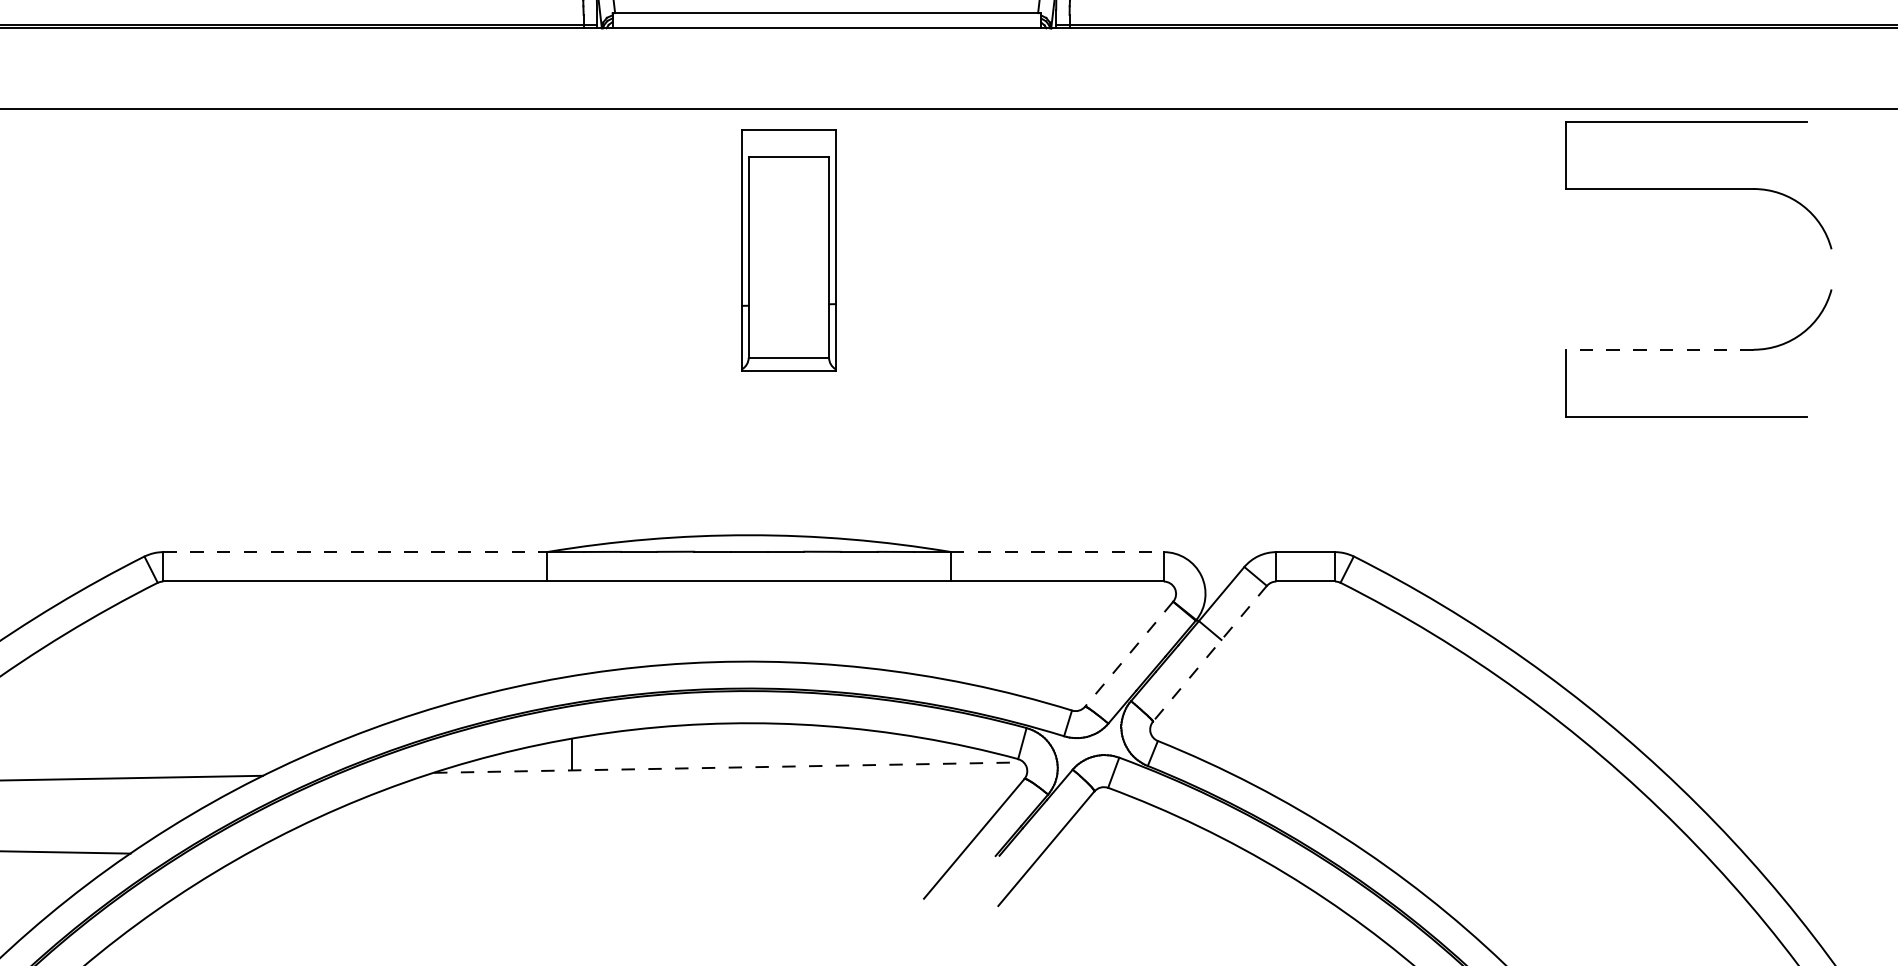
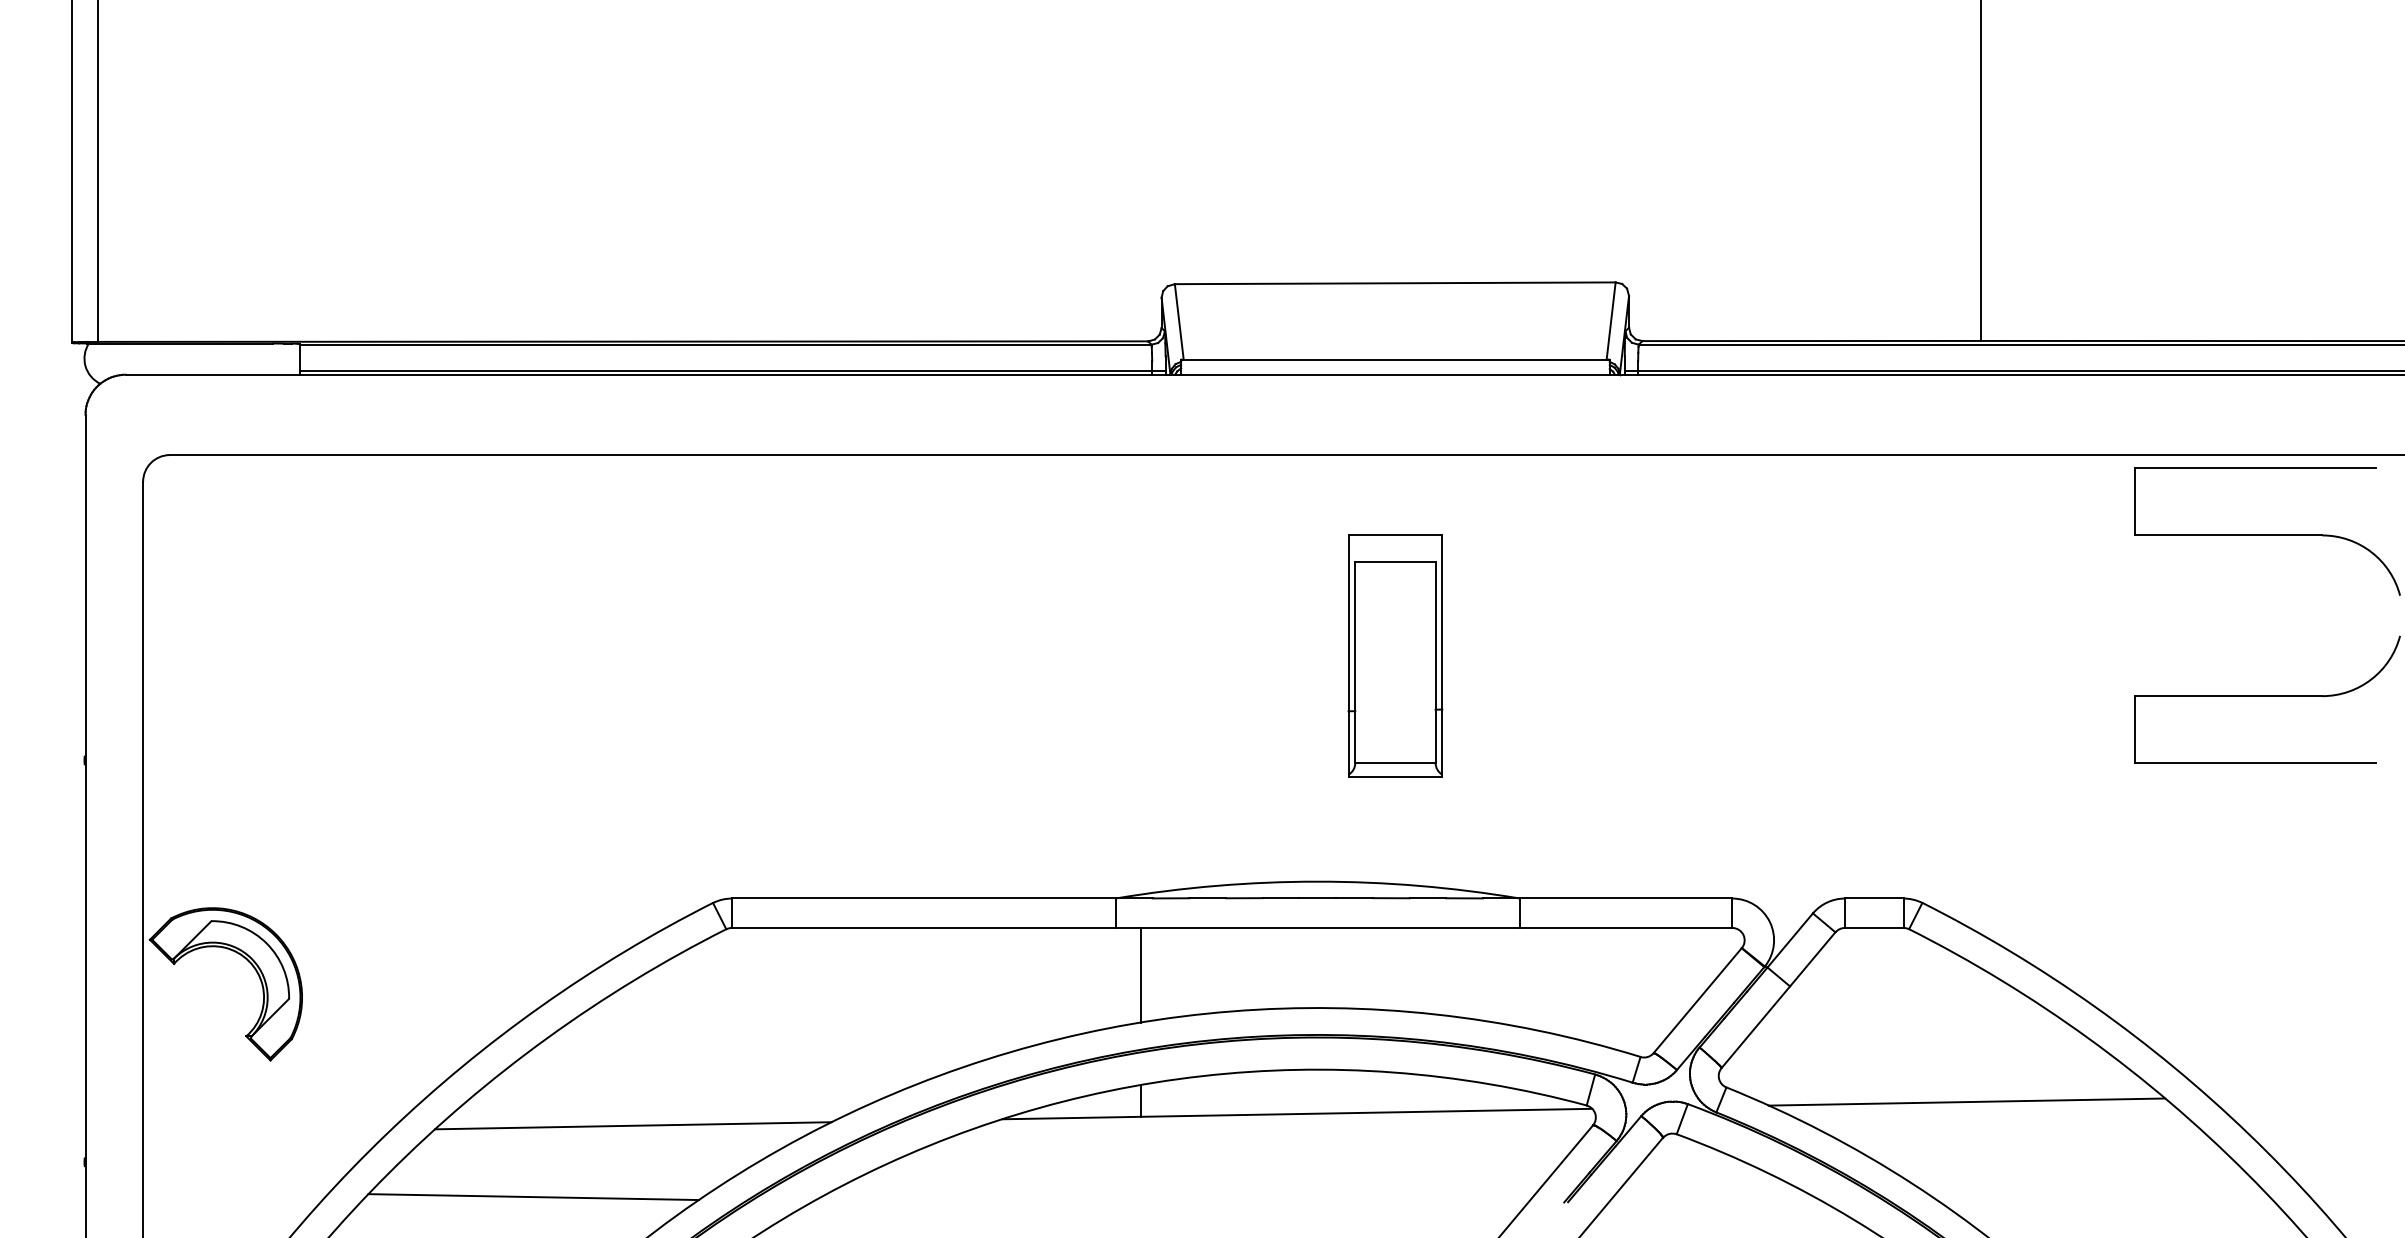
part: (788, 250) -> (1395, 655), moved
line: (1659, 350) -> (2228, 696), dashed -> solid
line: (355, 552) -> (924, 898), dashed -> solid
line: (1057, 552) -> (1626, 898), dashed -> solid
line: (571, 628) -> (1140, 974), added
line: (1209, 654) -> (1778, 1000), dashed -> solid
line: (1128, 655) -> (1697, 1001), dashed -> solid
line: (1397, 755) -> (1966, 1101), added
line: (728, 768) -> (1297, 1114), dashed -> solid

